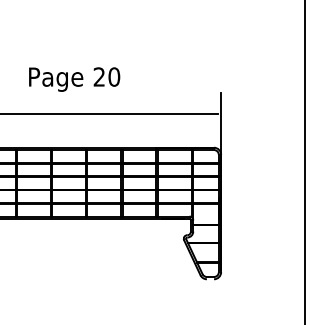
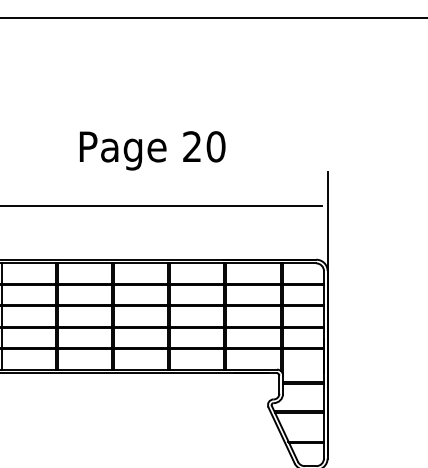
text: (74, 79) -> (152, 150), moved

